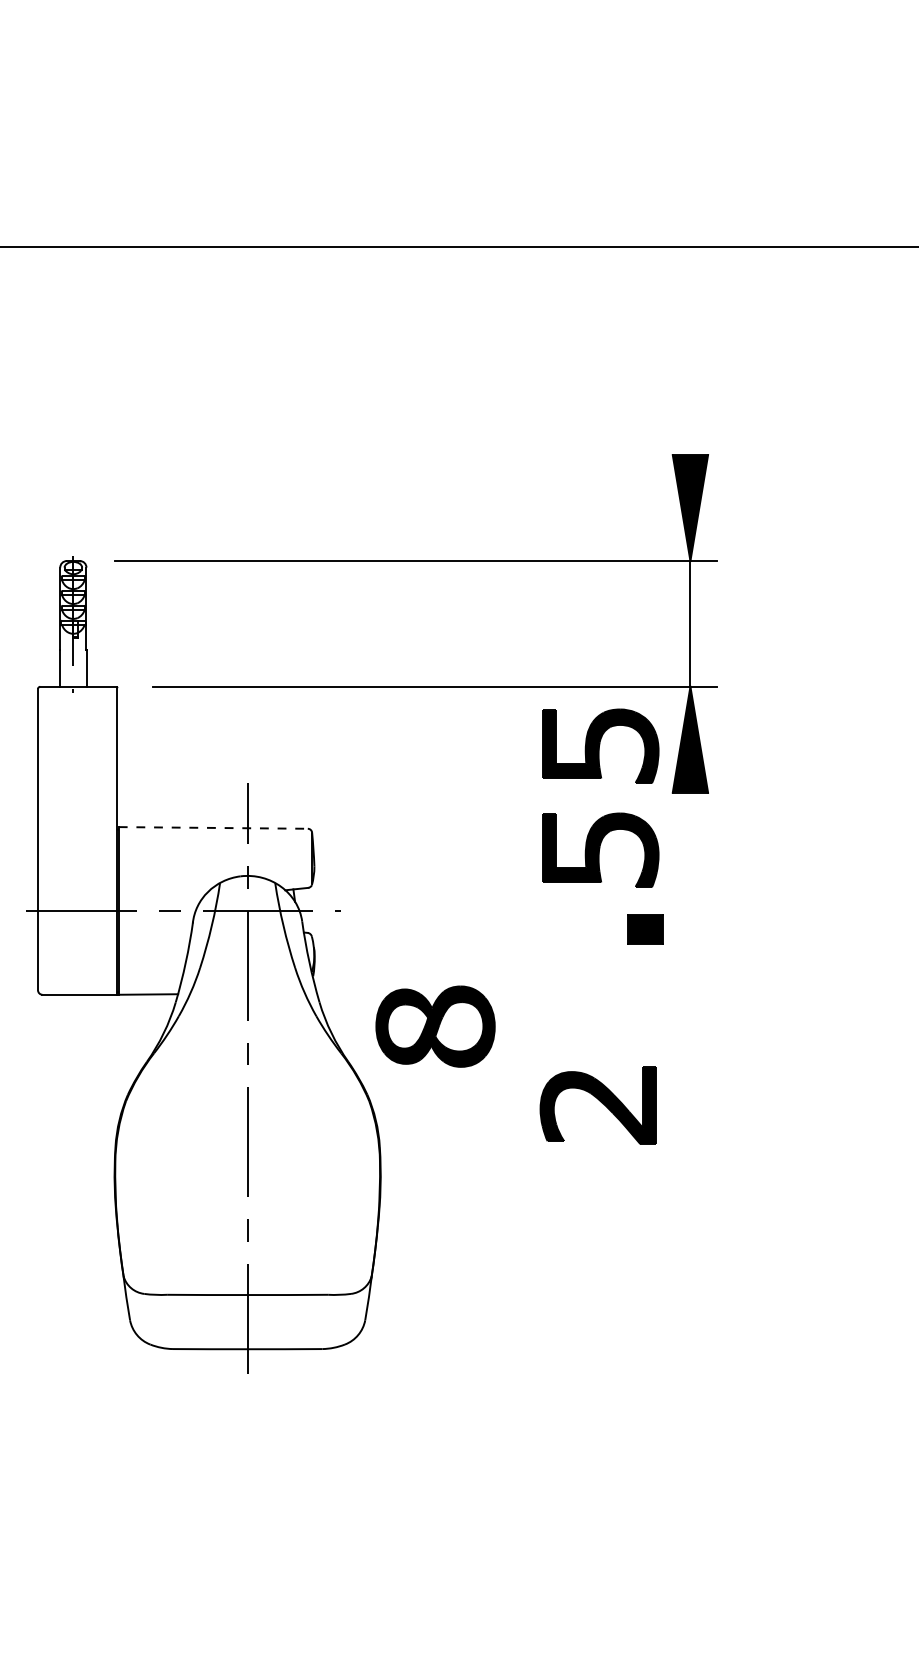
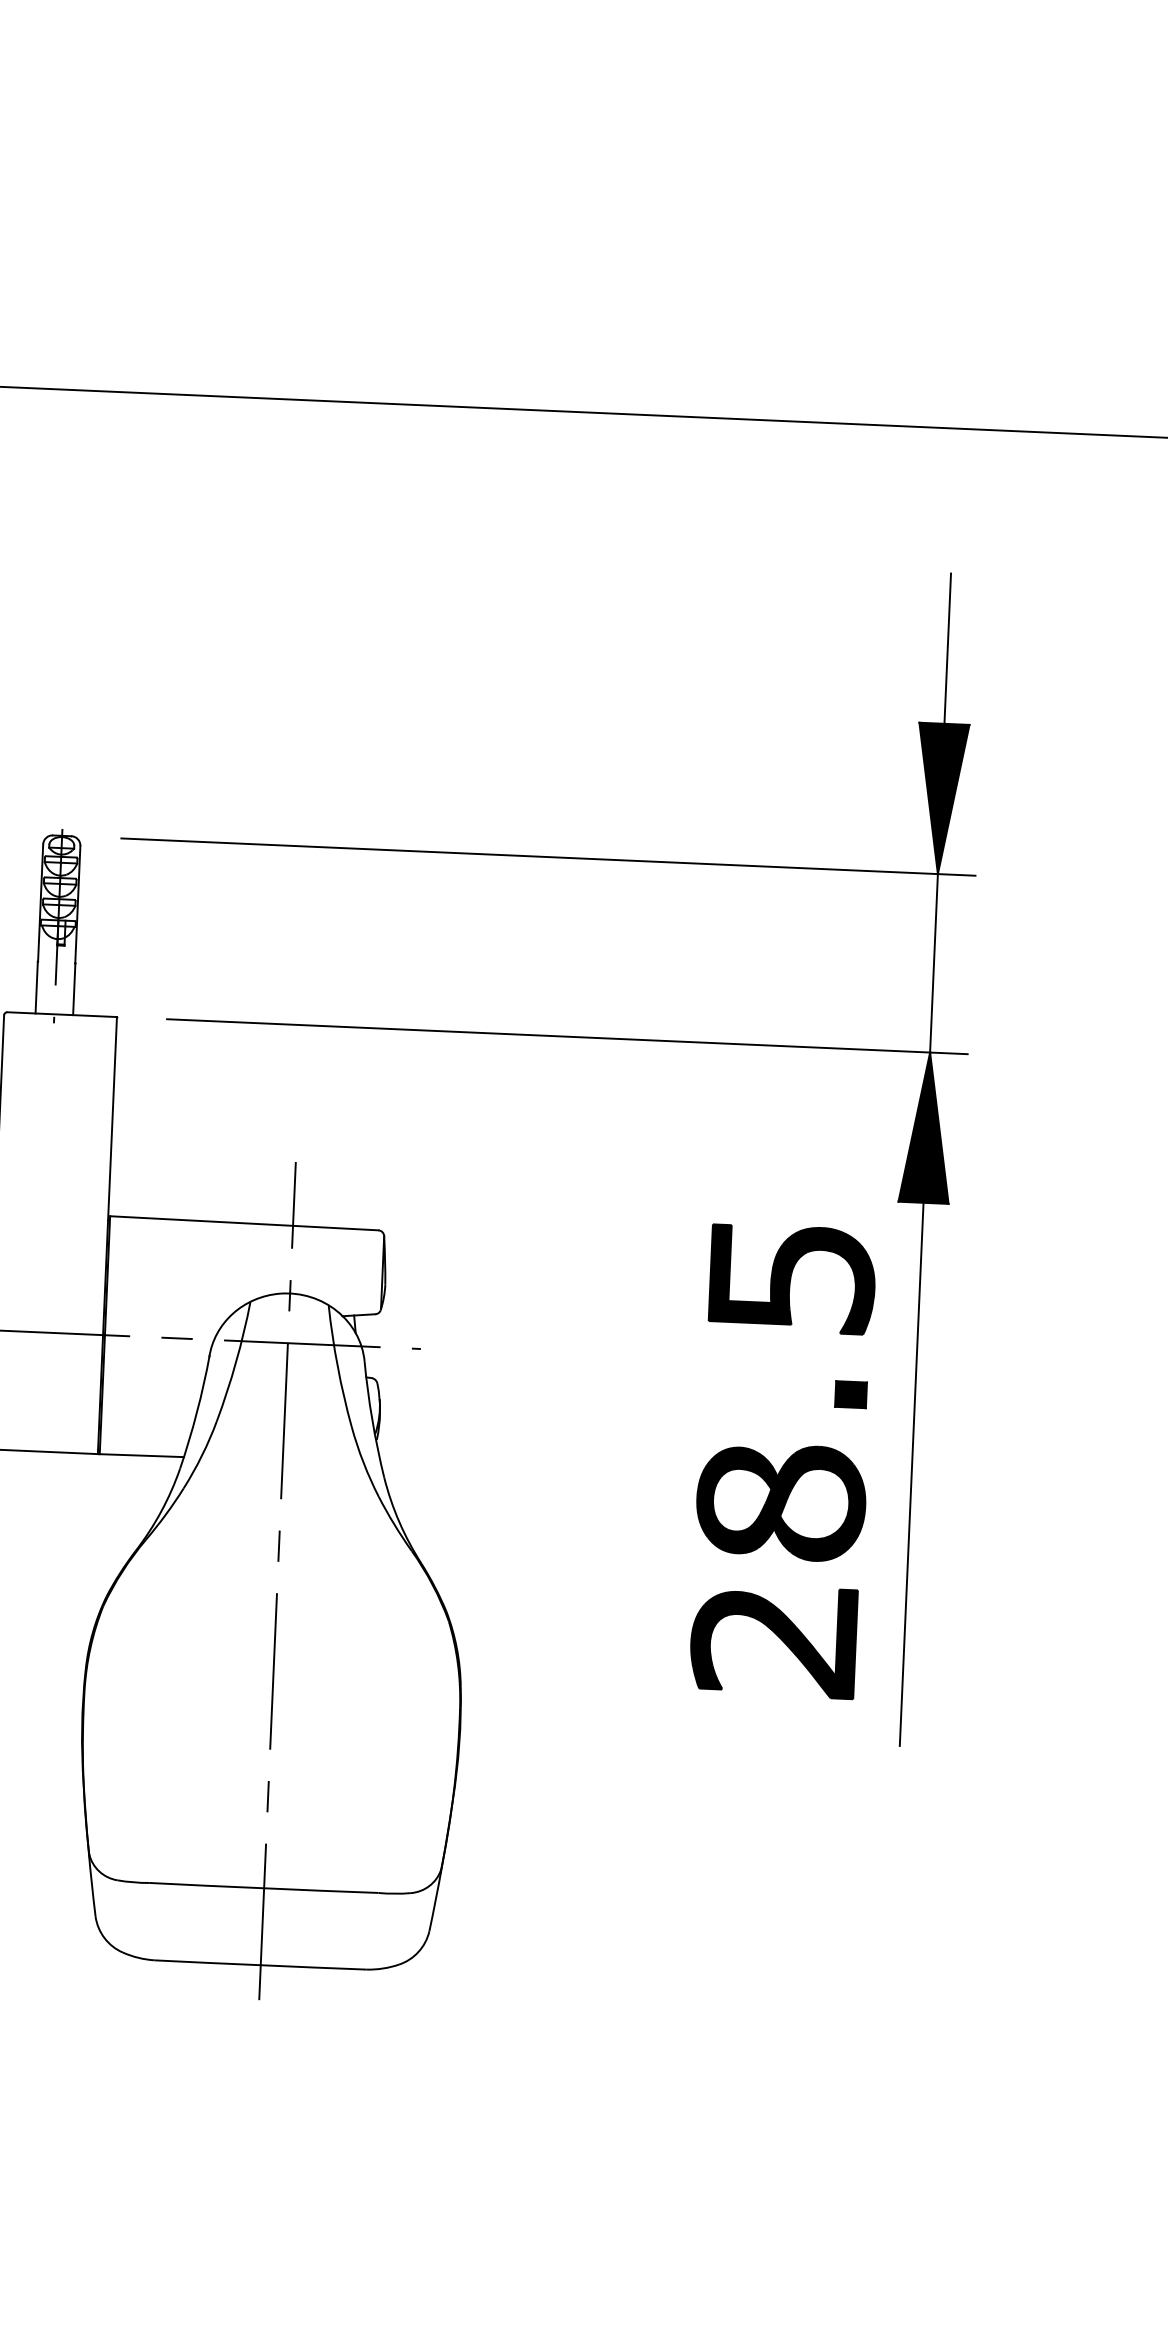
line: (690, 402) -> (947, 649), added
part: (600, 745) -> (798, 1130), removed
line: (213, 827) -> (244, 1222), dashed -> solid
part: (644, 929) -> (849, 1394), size x0.62
line: (690, 983) -> (911, 1473), added
part: (435, 1026) -> (781, 1502), moved

